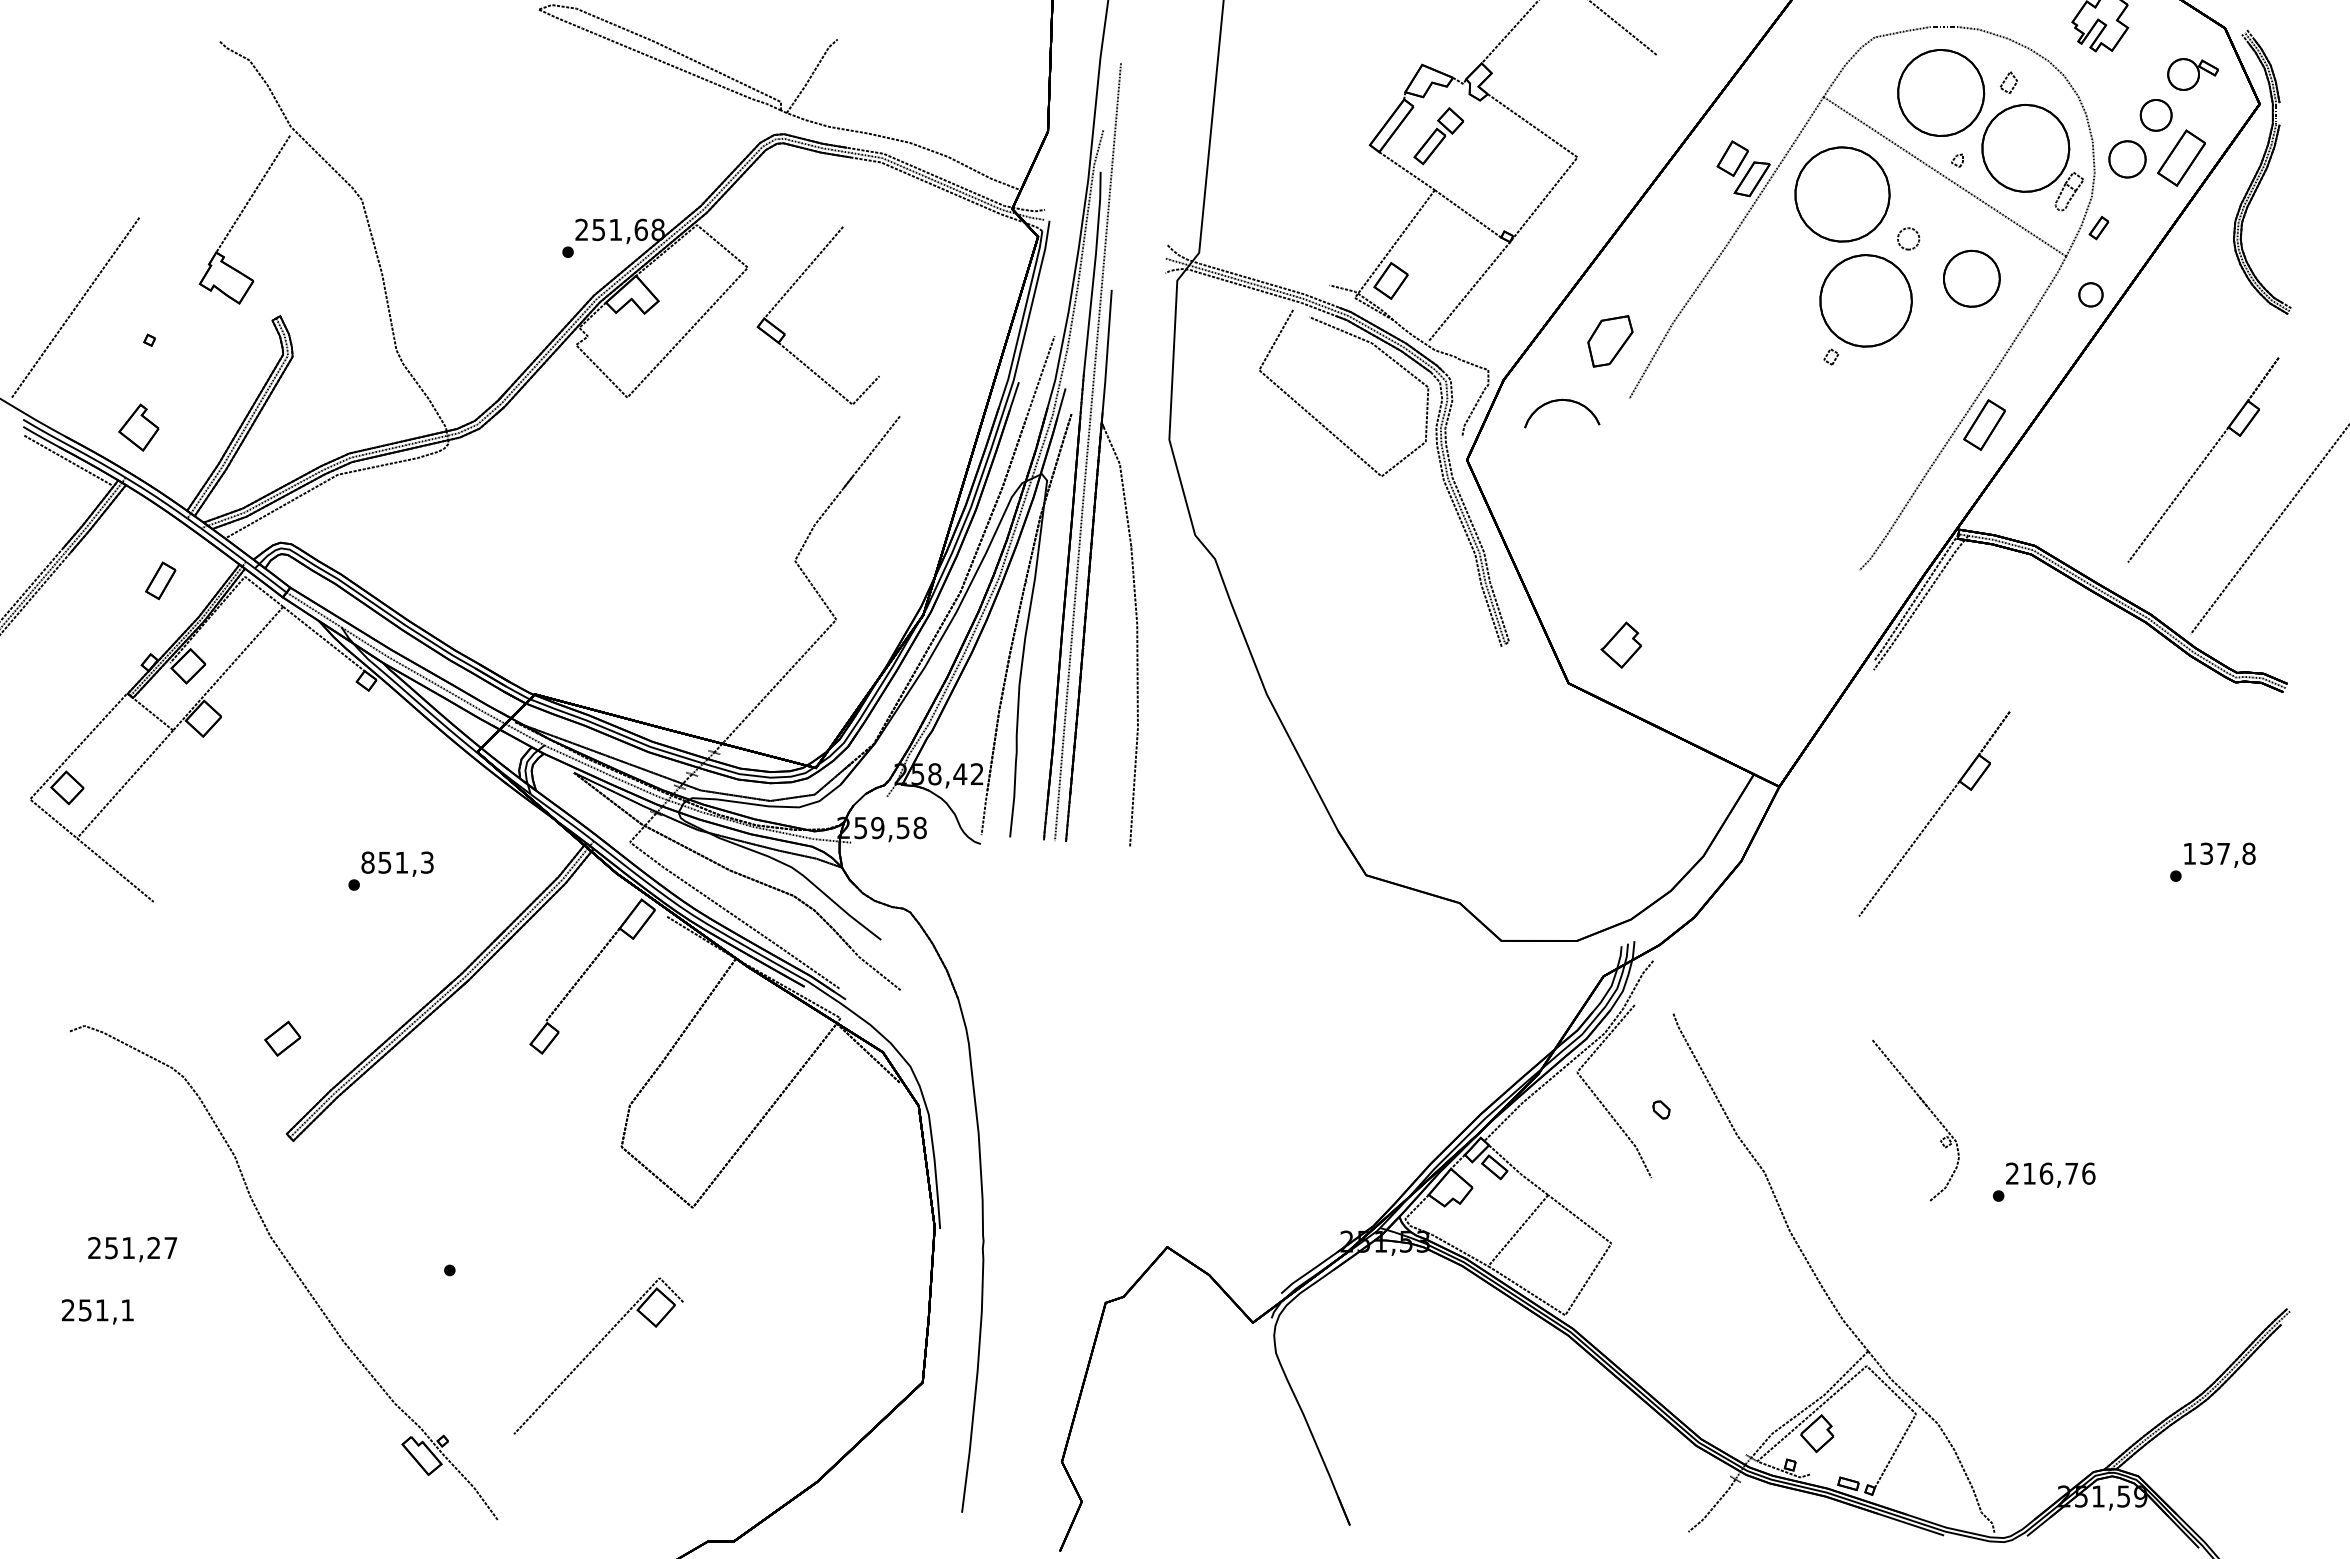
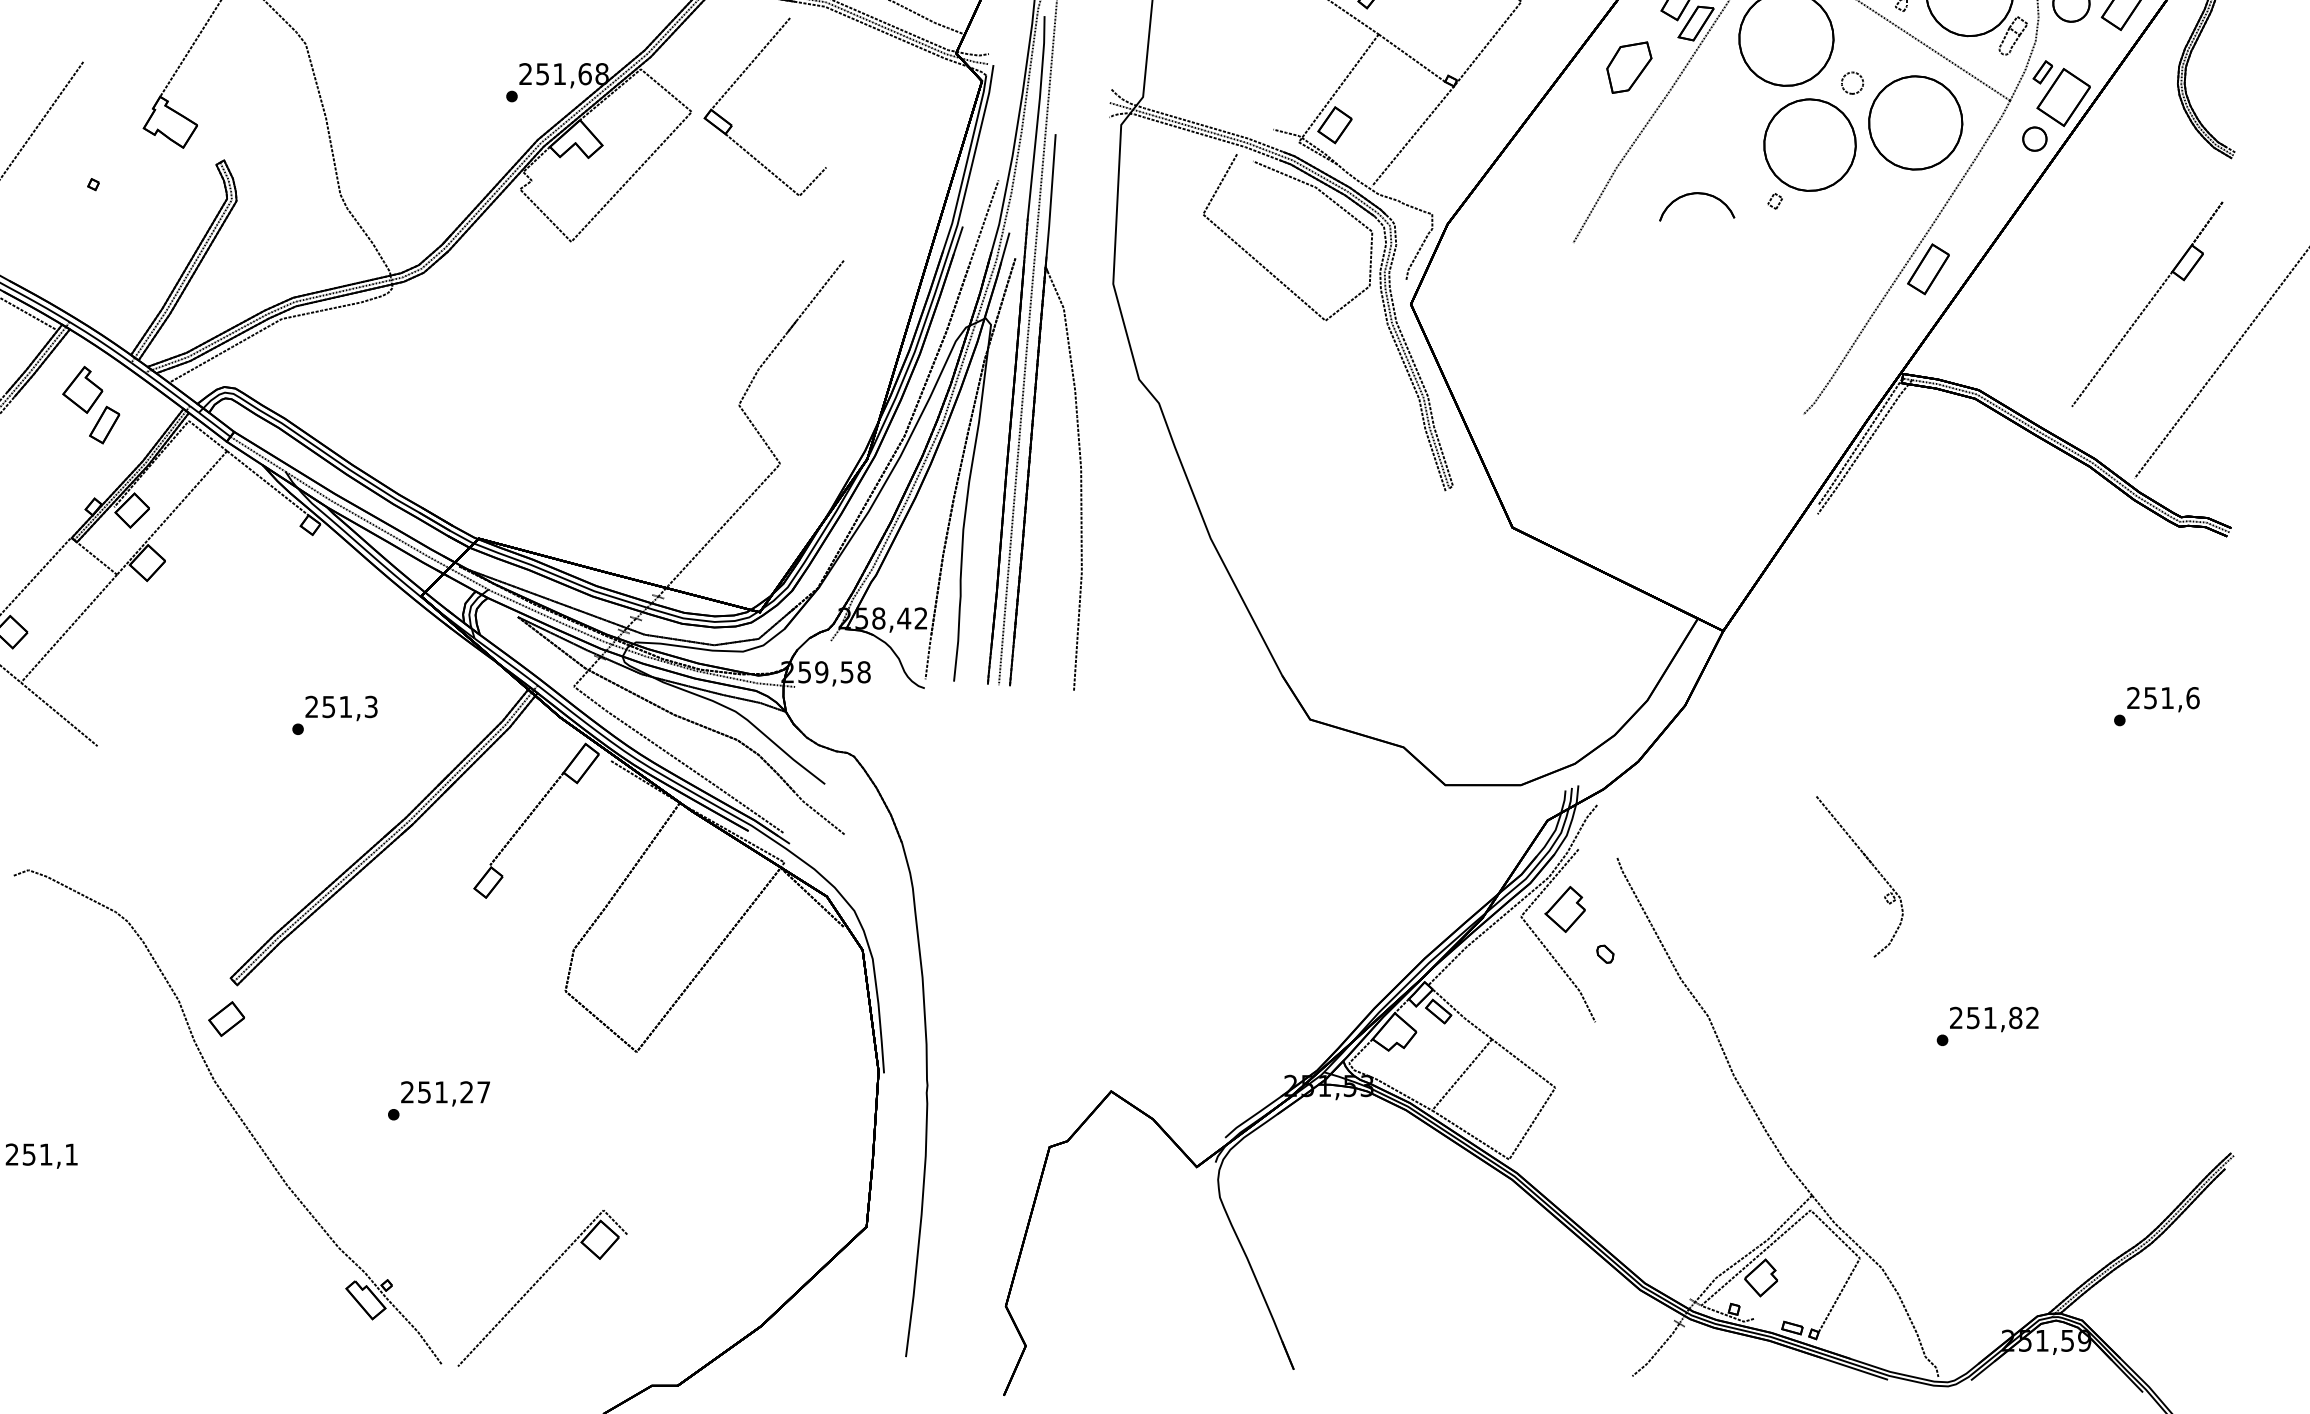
part: (2119, 252) -> (2063, 96), added
part: (1971, 278) -> (1915, 122), size x1.67
part: (785, 333) -> (732, 124), moved
part: (1610, 341) -> (1629, 67), moved
part: (1565, 401) -> (1700, 194), moved
part: (138, 427) -> (82, 389), moved
part: (1620, 644) -> (1564, 908), moved
part: (1934, 813) -> (1878, 657), removed
text: (2219, 853) -> (2163, 697), 137,8 -> 251,6
text: (367, 862) -> (311, 706), 851,3 -> 251,3
part: (282, 1038) -> (226, 1018), moved
part: (1927, 1108) -> (1871, 864), moved
text: (2059, 1173) -> (2003, 1017), 216,76 -> 251,82
text: (132, 1249) -> (445, 1093), moved
part: (593, 1350) -> (537, 1282), moved

